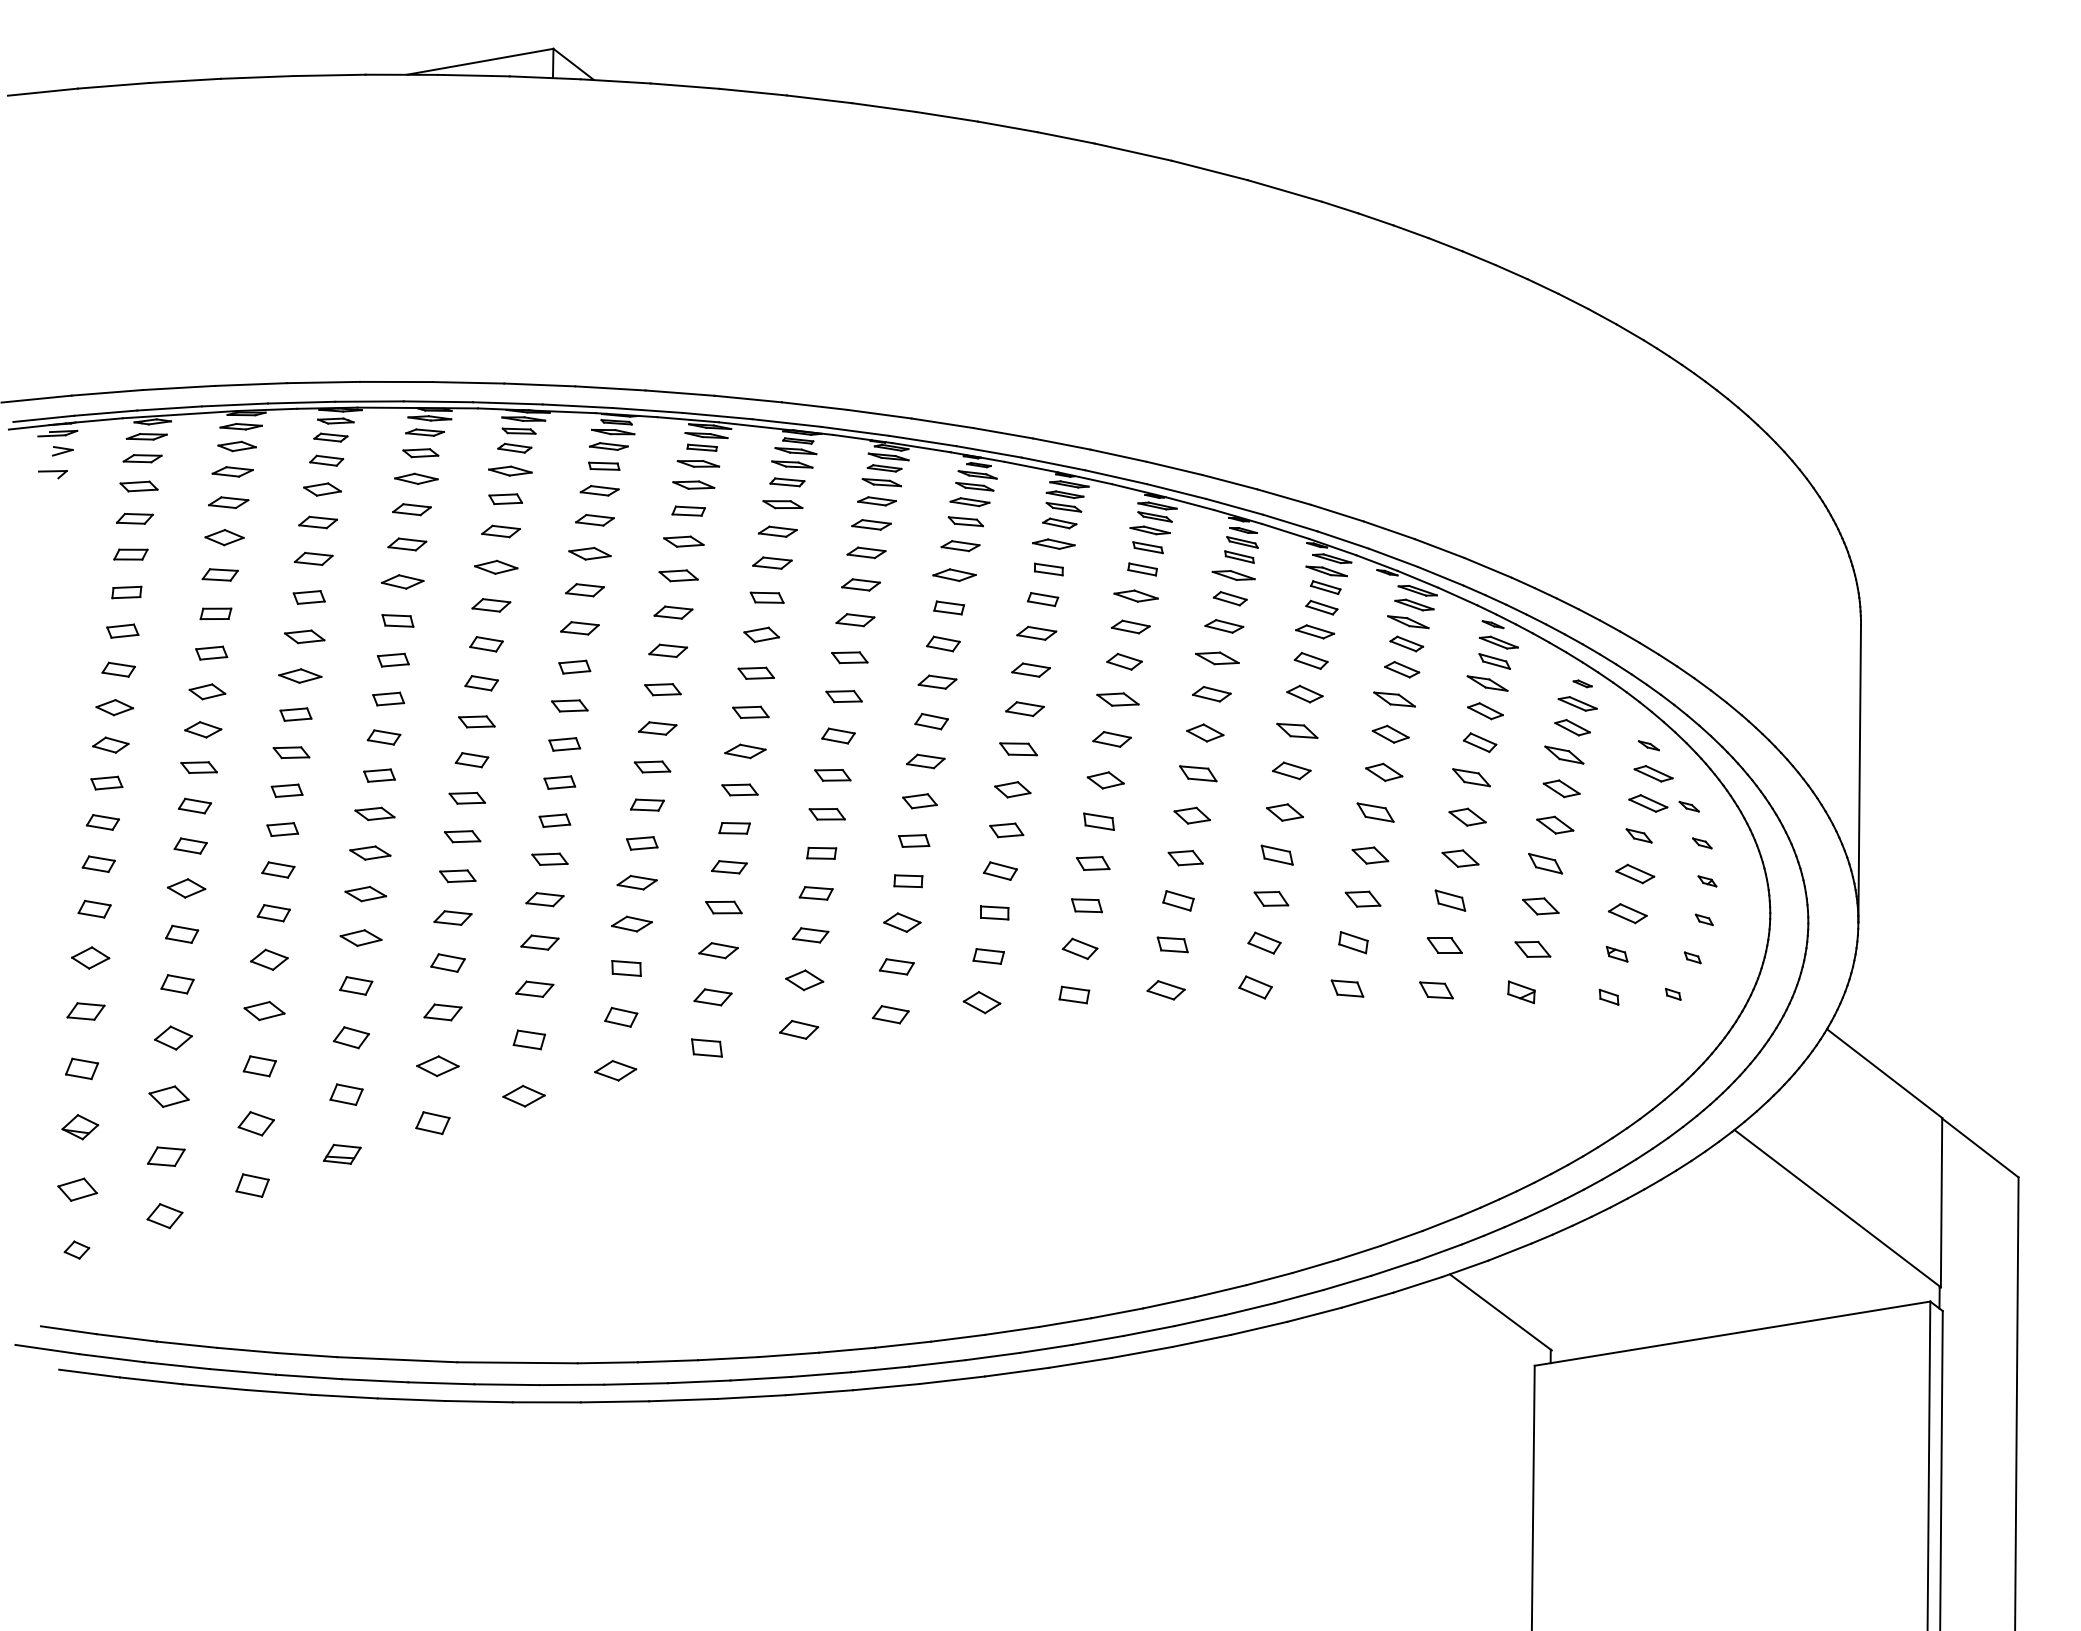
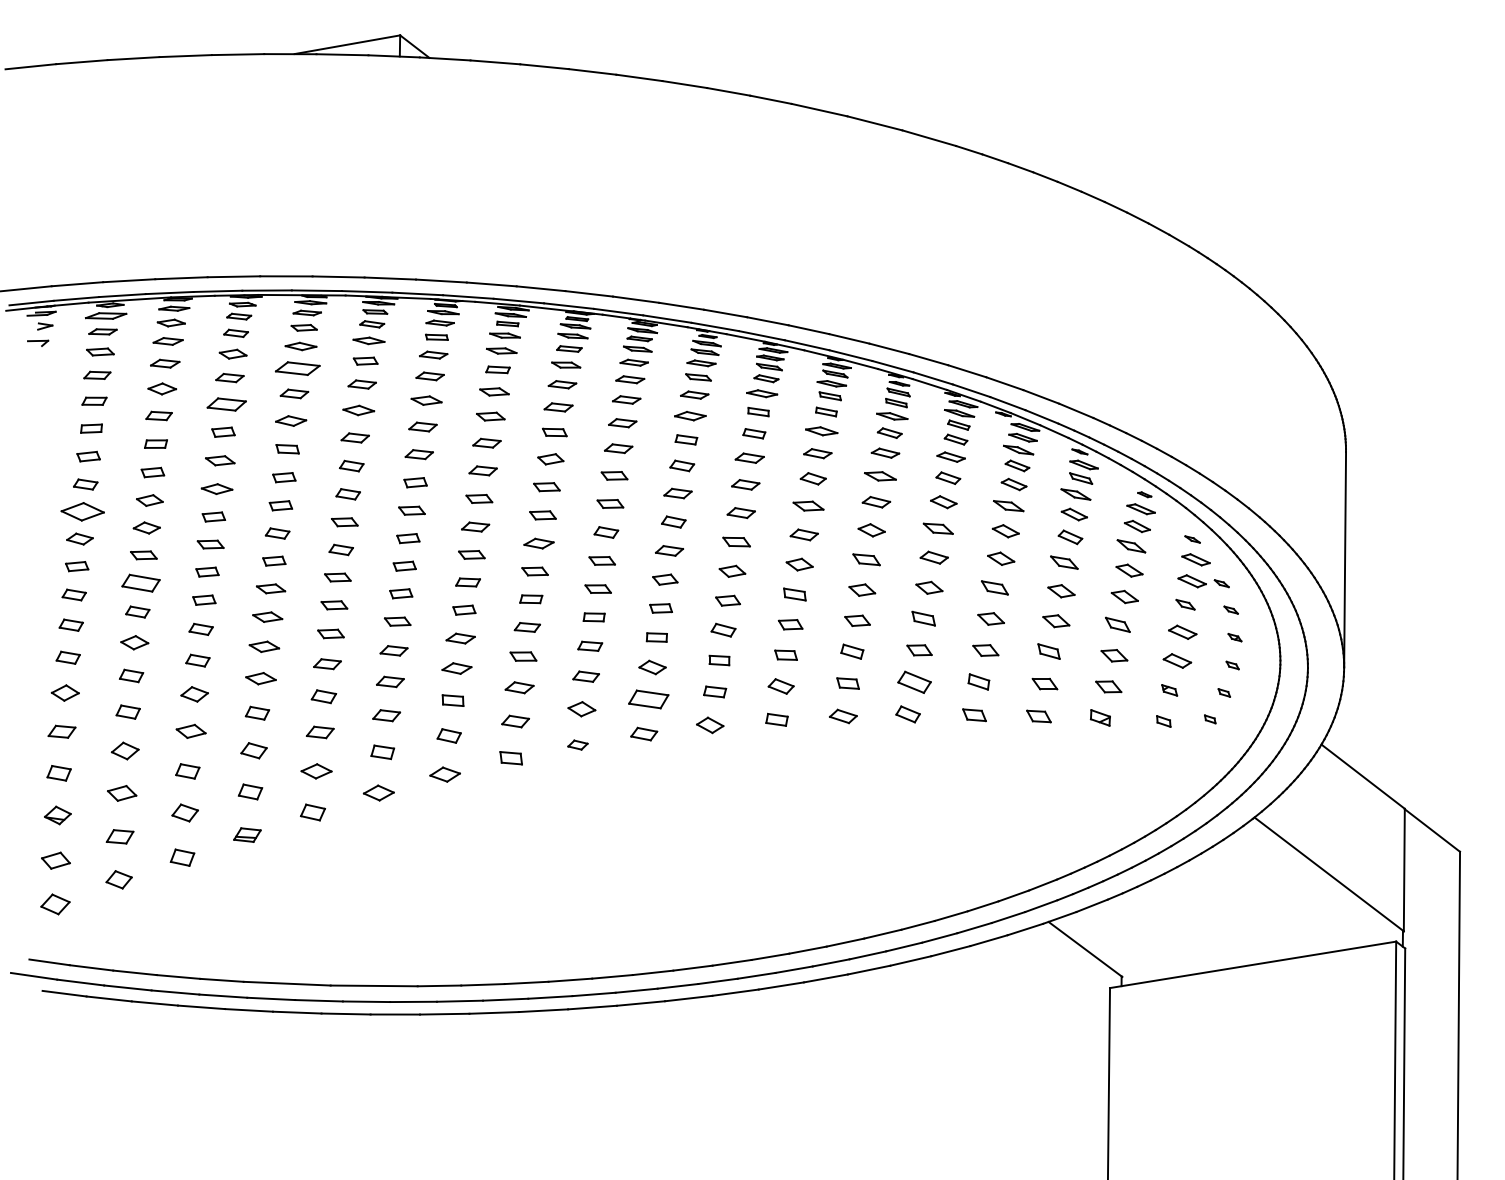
part: (146, 436) -> (105, 315), size x1.4
part: (411, 509) -> (297, 368), size x1.6
part: (313, 558) -> (226, 404), size x1.4
part: (114, 707) -> (82, 511), size x1.6
part: (194, 805) -> (140, 582), size x1.6
part: (1264, 942) -> (914, 681), size x1.4
part: (896, 966) -> (648, 699), size x1.6
part: (799, 1029) -> (578, 744), size x0.7
part: (76, 1249) -> (55, 903), size x1.6

